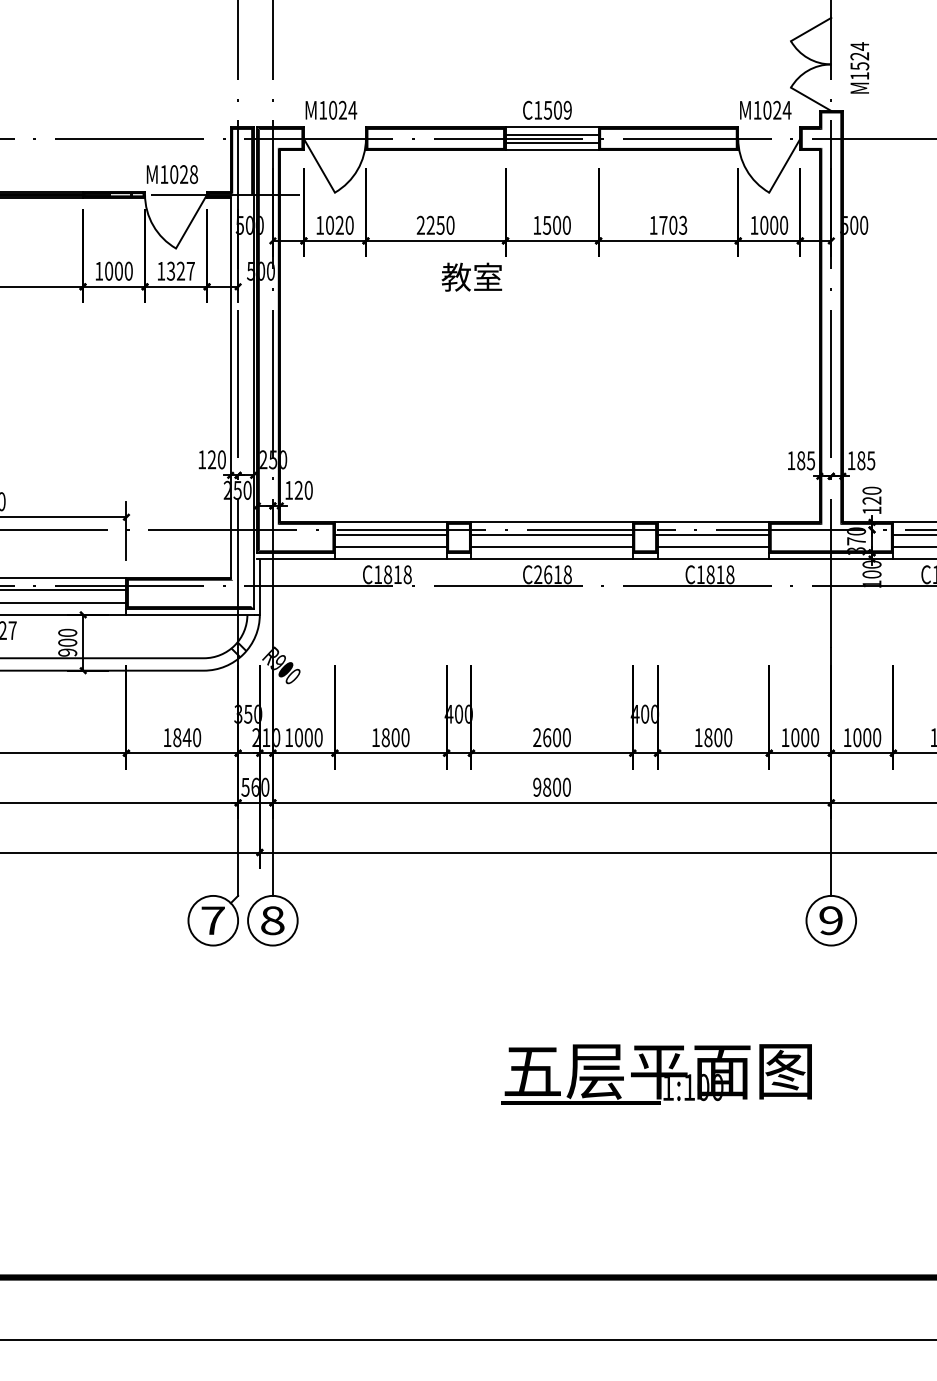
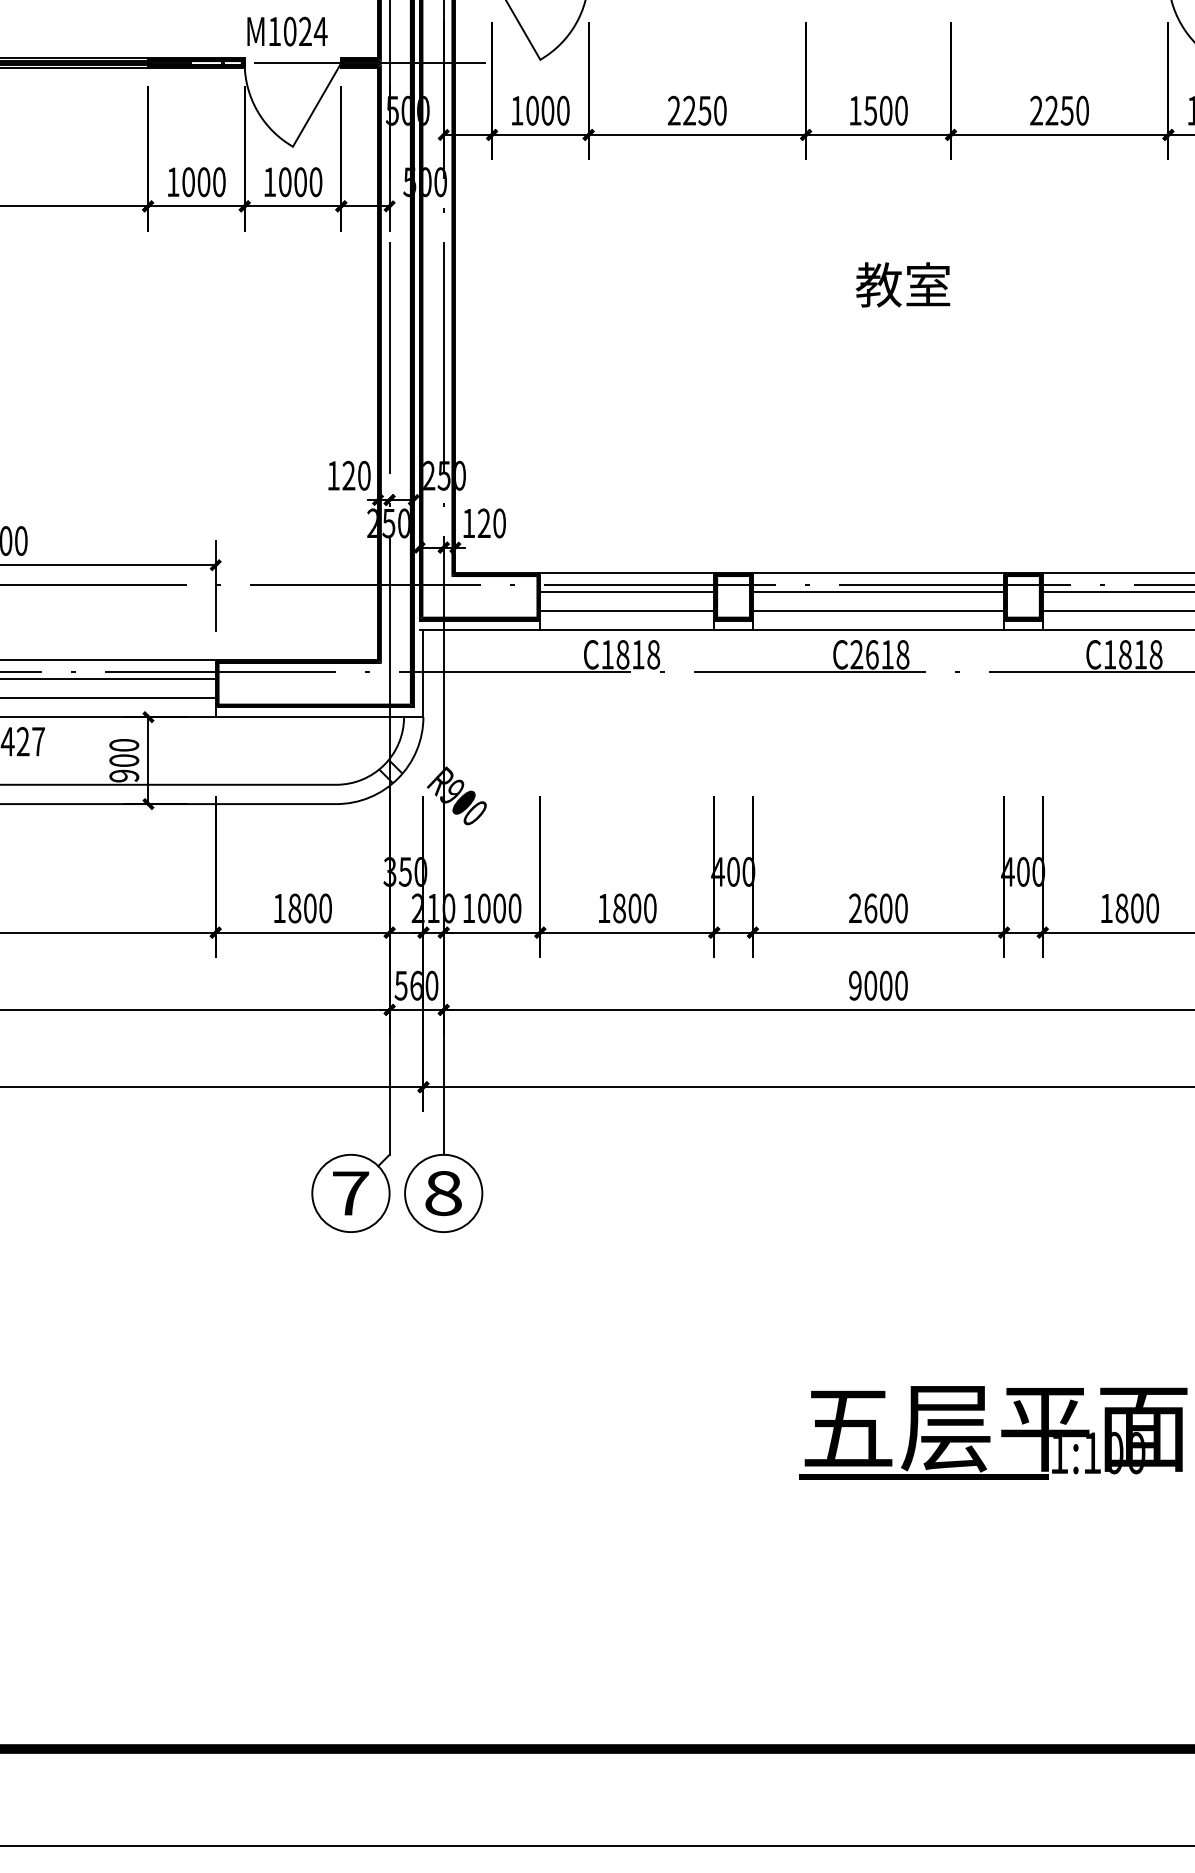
text: (193, 174) -> (320, 31), M1028 -> M1024
text: (668, 224) -> (1059, 109), 1703 -> 2250
text: (339, 225) -> (547, 110), 1020 -> 1000
text: (180, 270) -> (299, 180), 1327 -> 1000
text: (471, 276) -> (902, 283), moved
fill: (231, 387) -> (379, 363), added
fill: (252, 401) -> (411, 384), added
text: (186, 737) -> (309, 908), 1840 -> 1800
text: (547, 787) -> (871, 986), 9800 -> 9000

